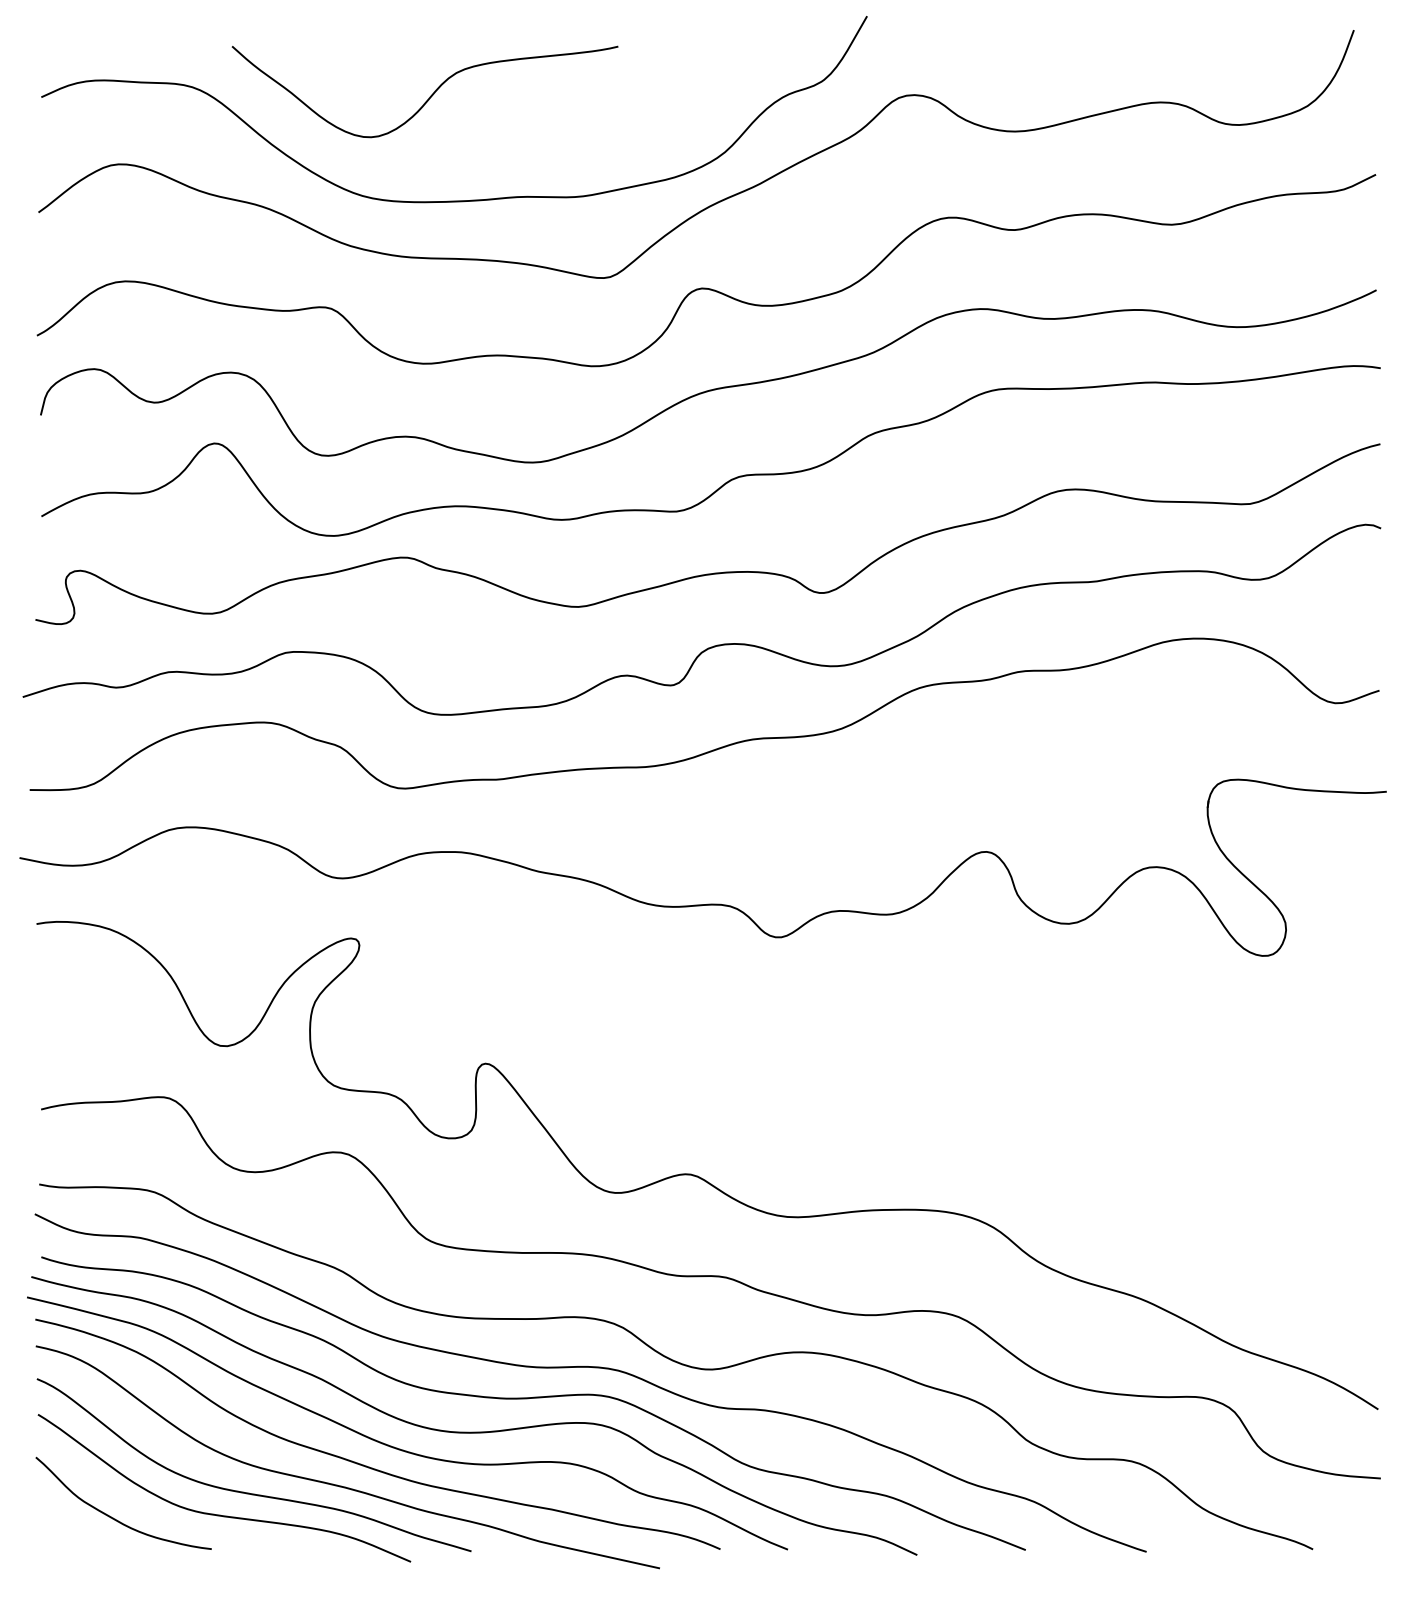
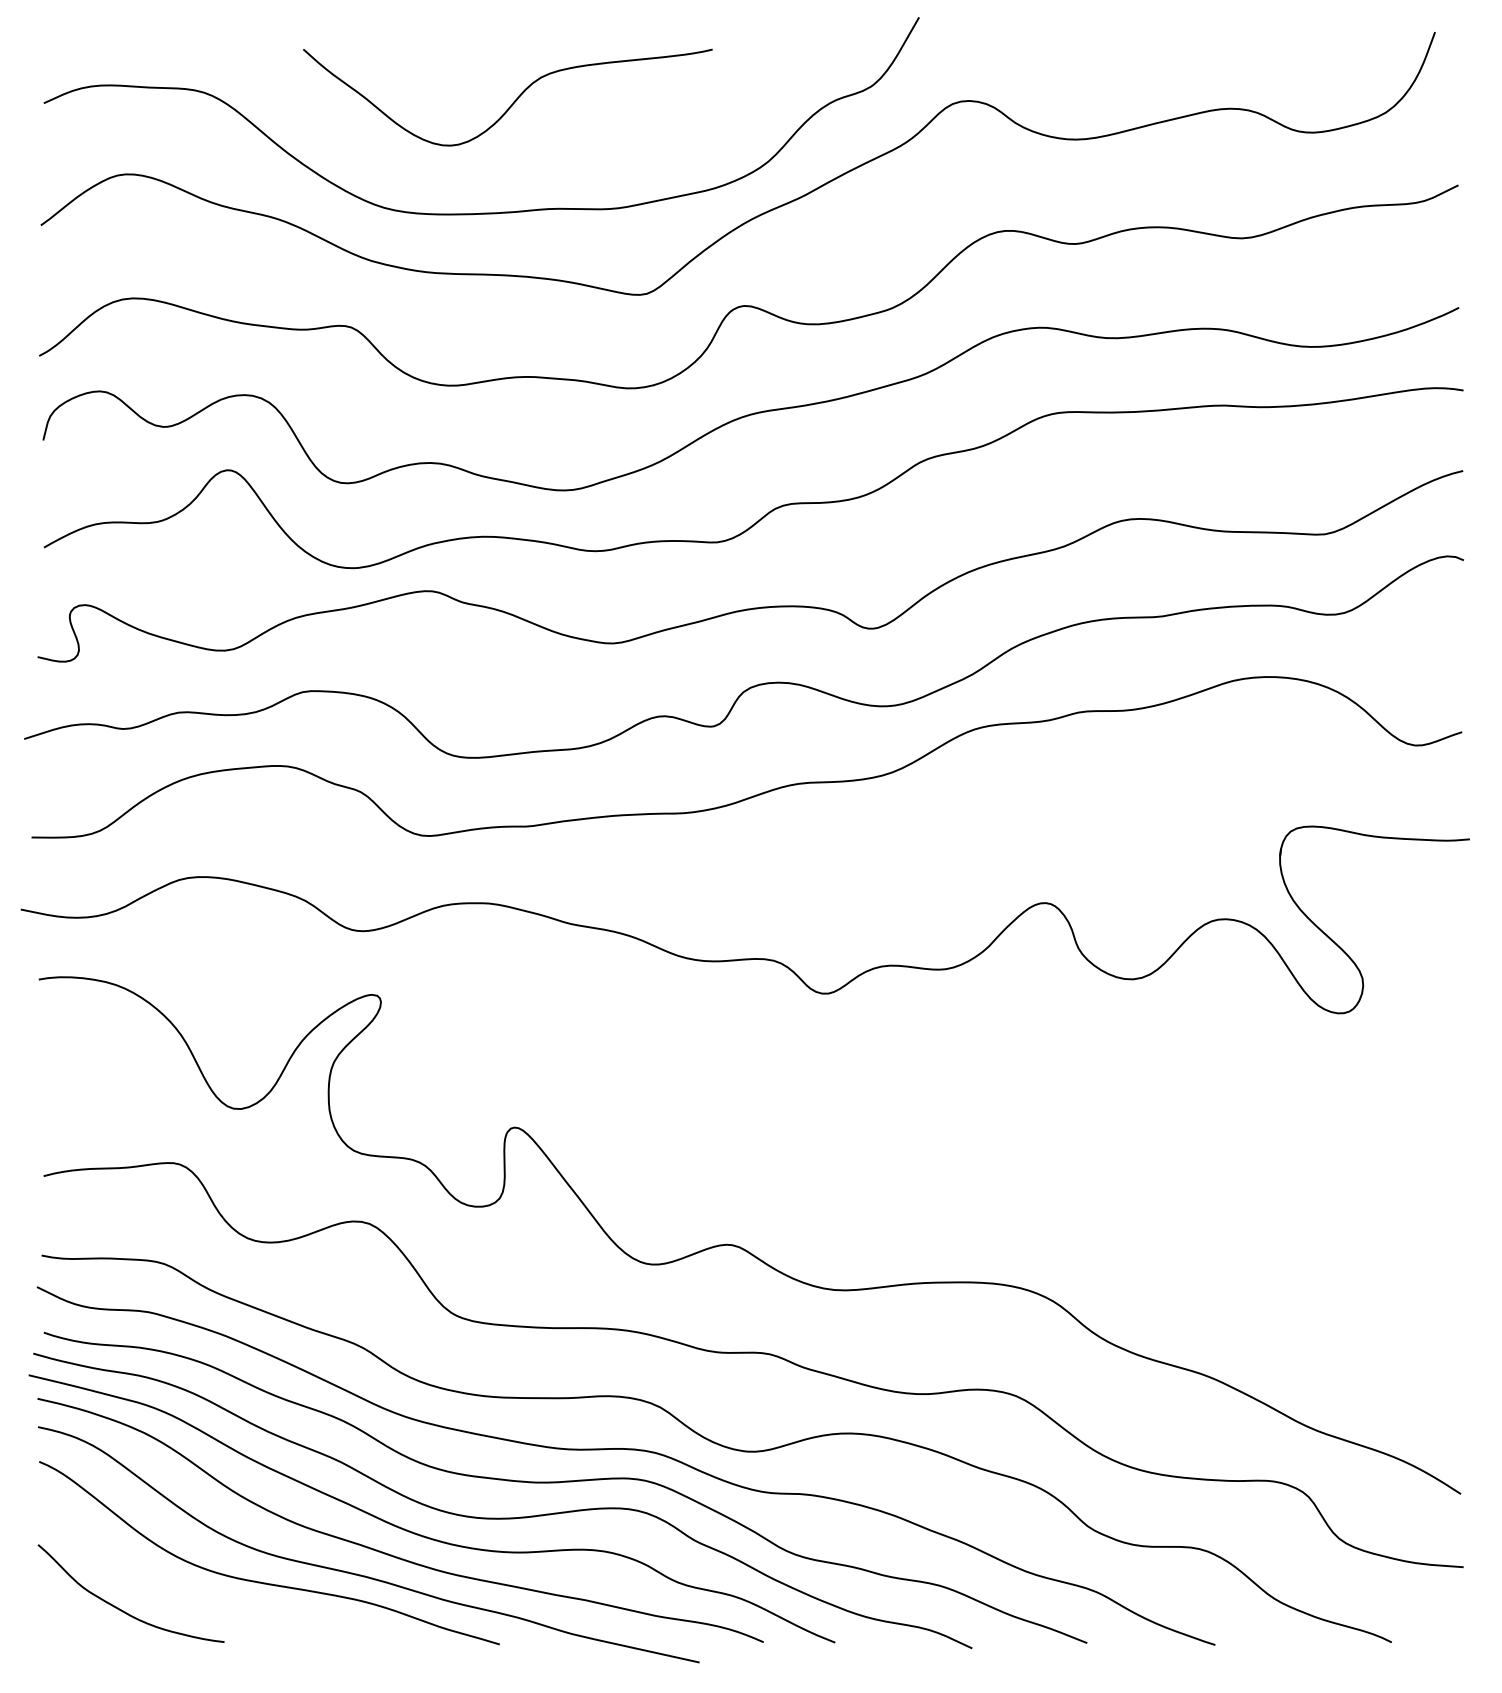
curve: (429, 96) -> (512, 102), moved
curve: (220, 1514) -> (233, 1605), removed

